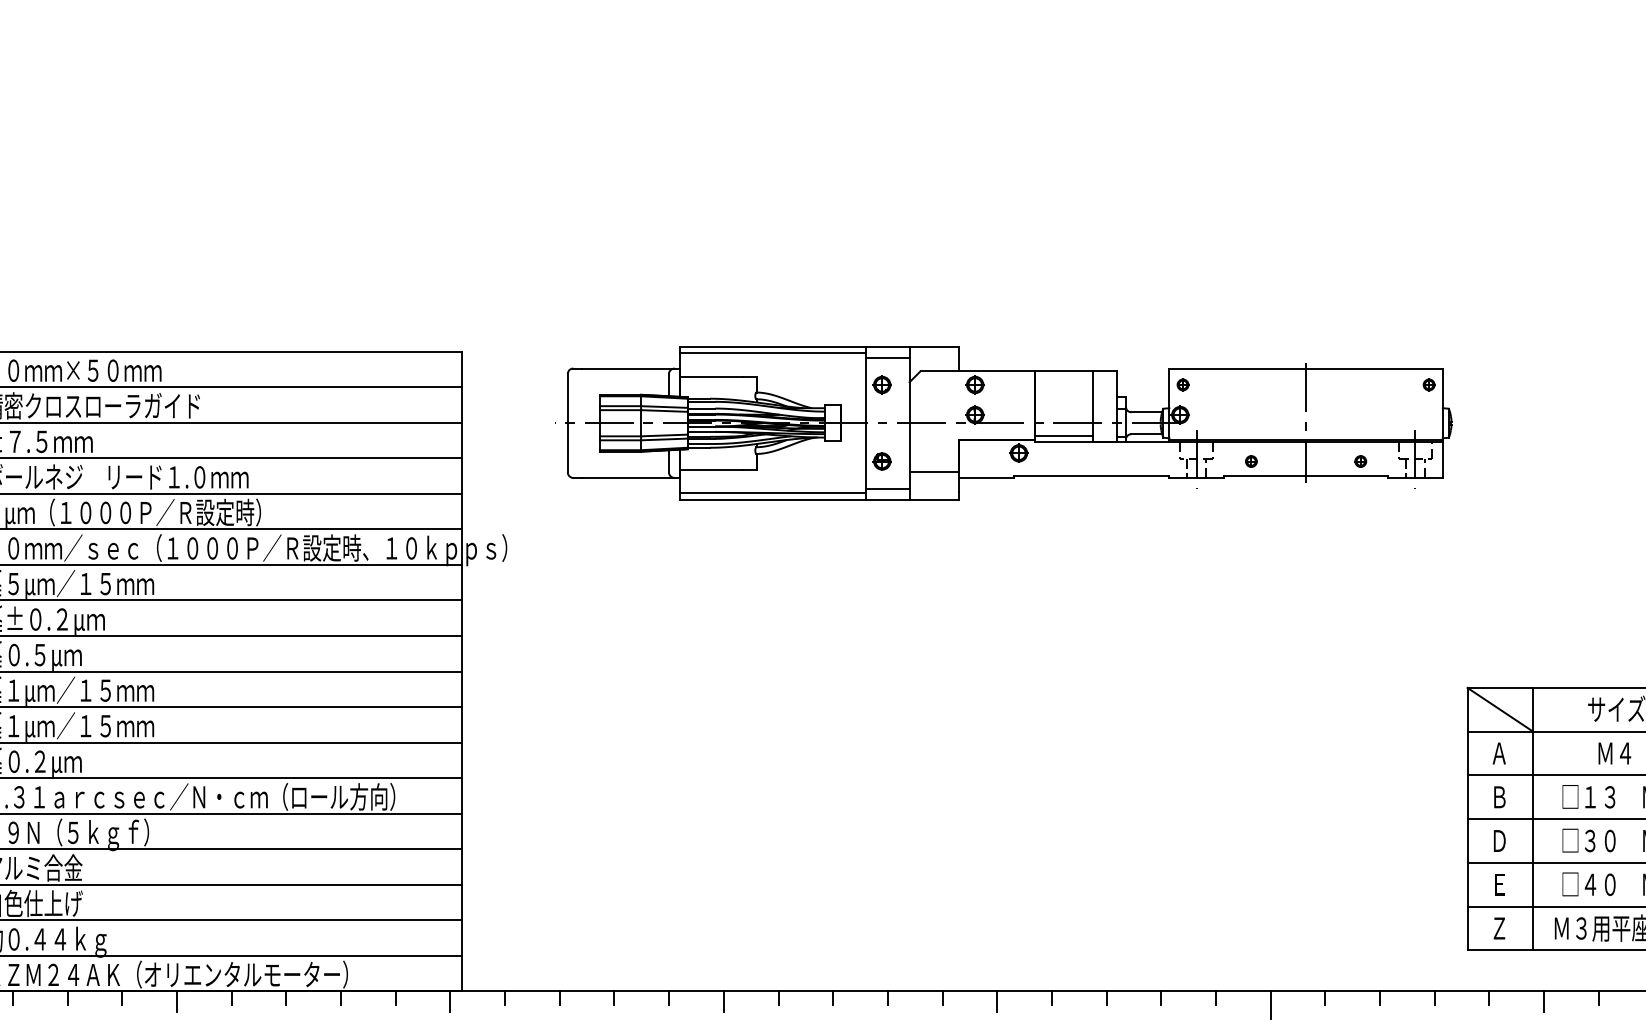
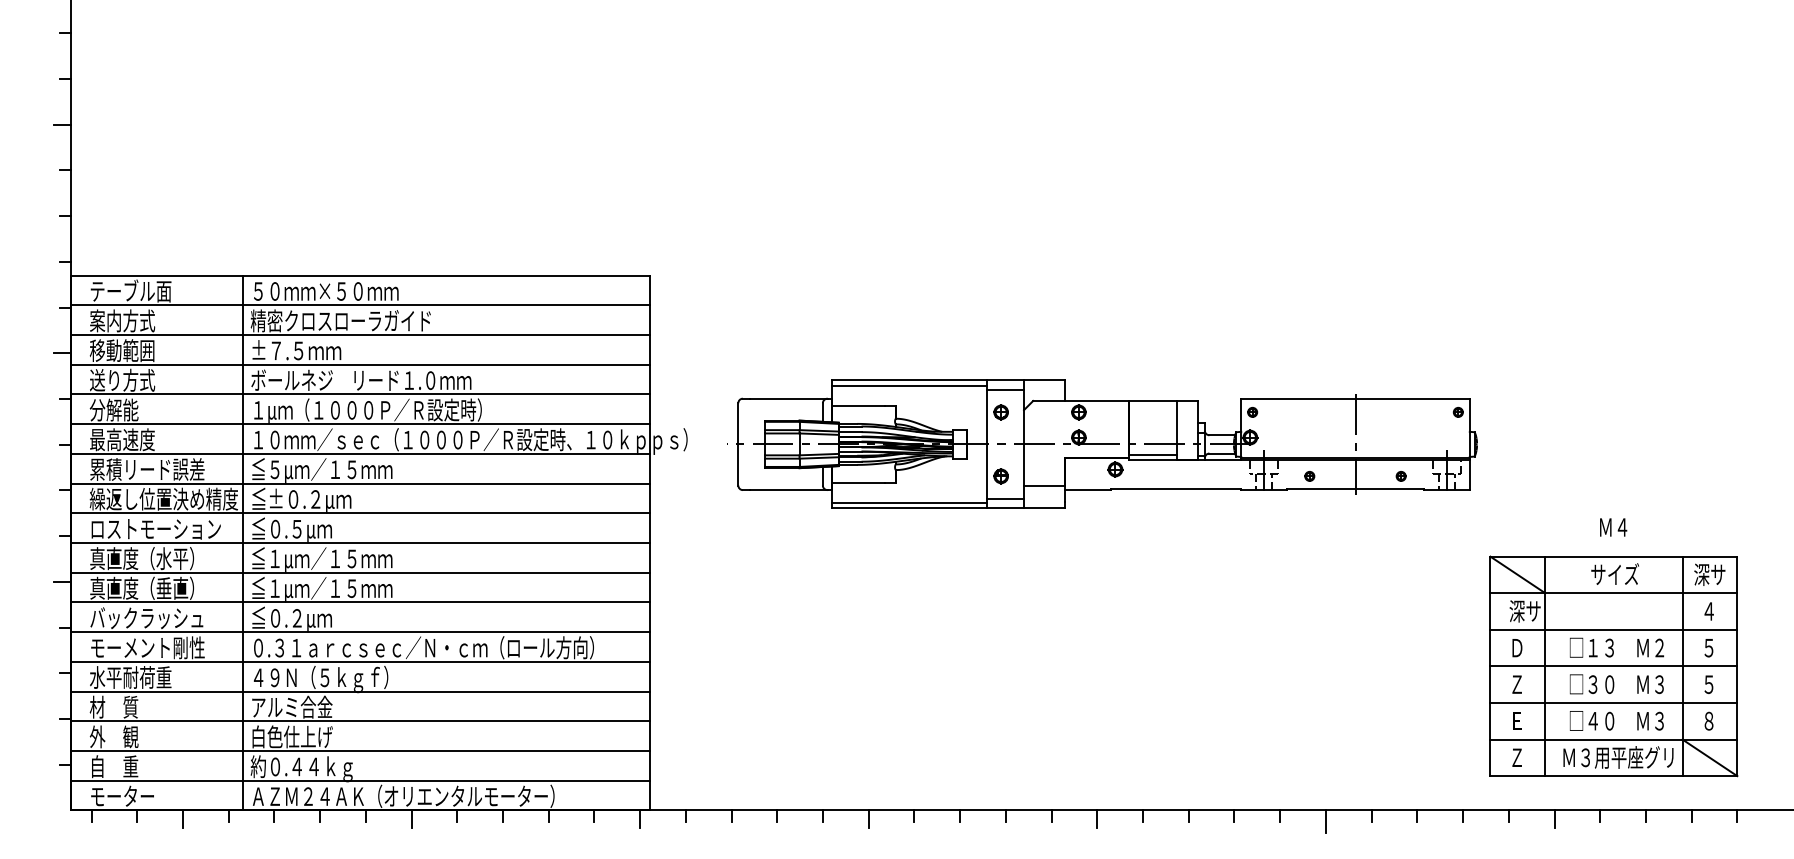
part: (1003, 422) -> (1102, 443), moved
text: (1508, 753) -> (1524, 611), Ａ -> 深サ
text: (1614, 753) -> (1613, 527), moved
text: (1499, 797) -> (1517, 648), Ｂ -> Ｄ
text: (1499, 840) -> (1517, 684), Ｄ -> Ｚ

